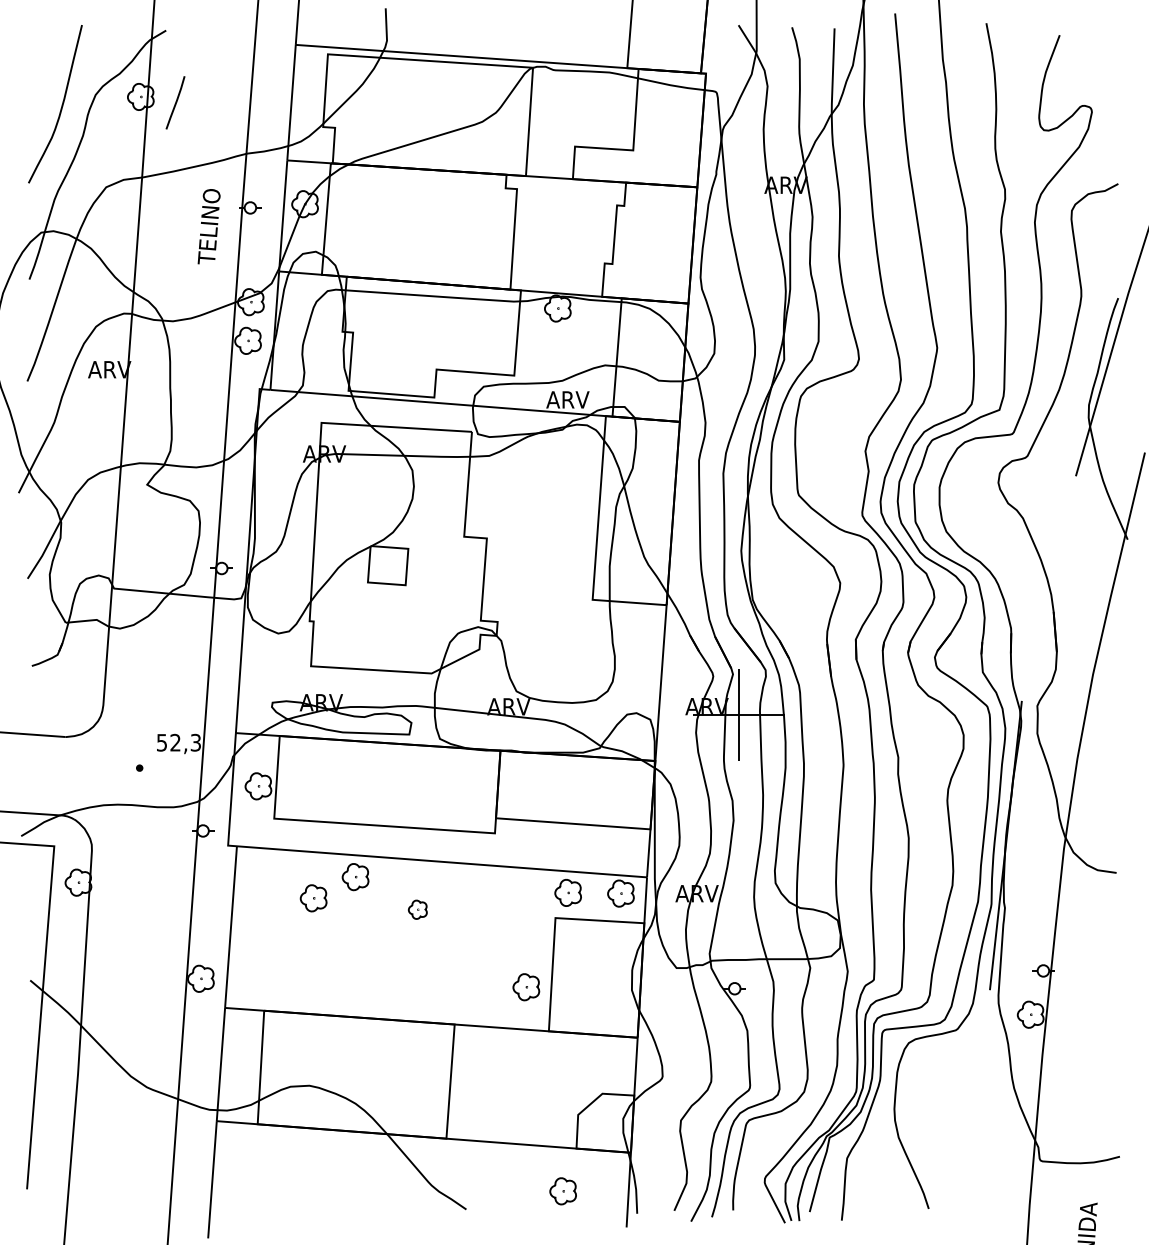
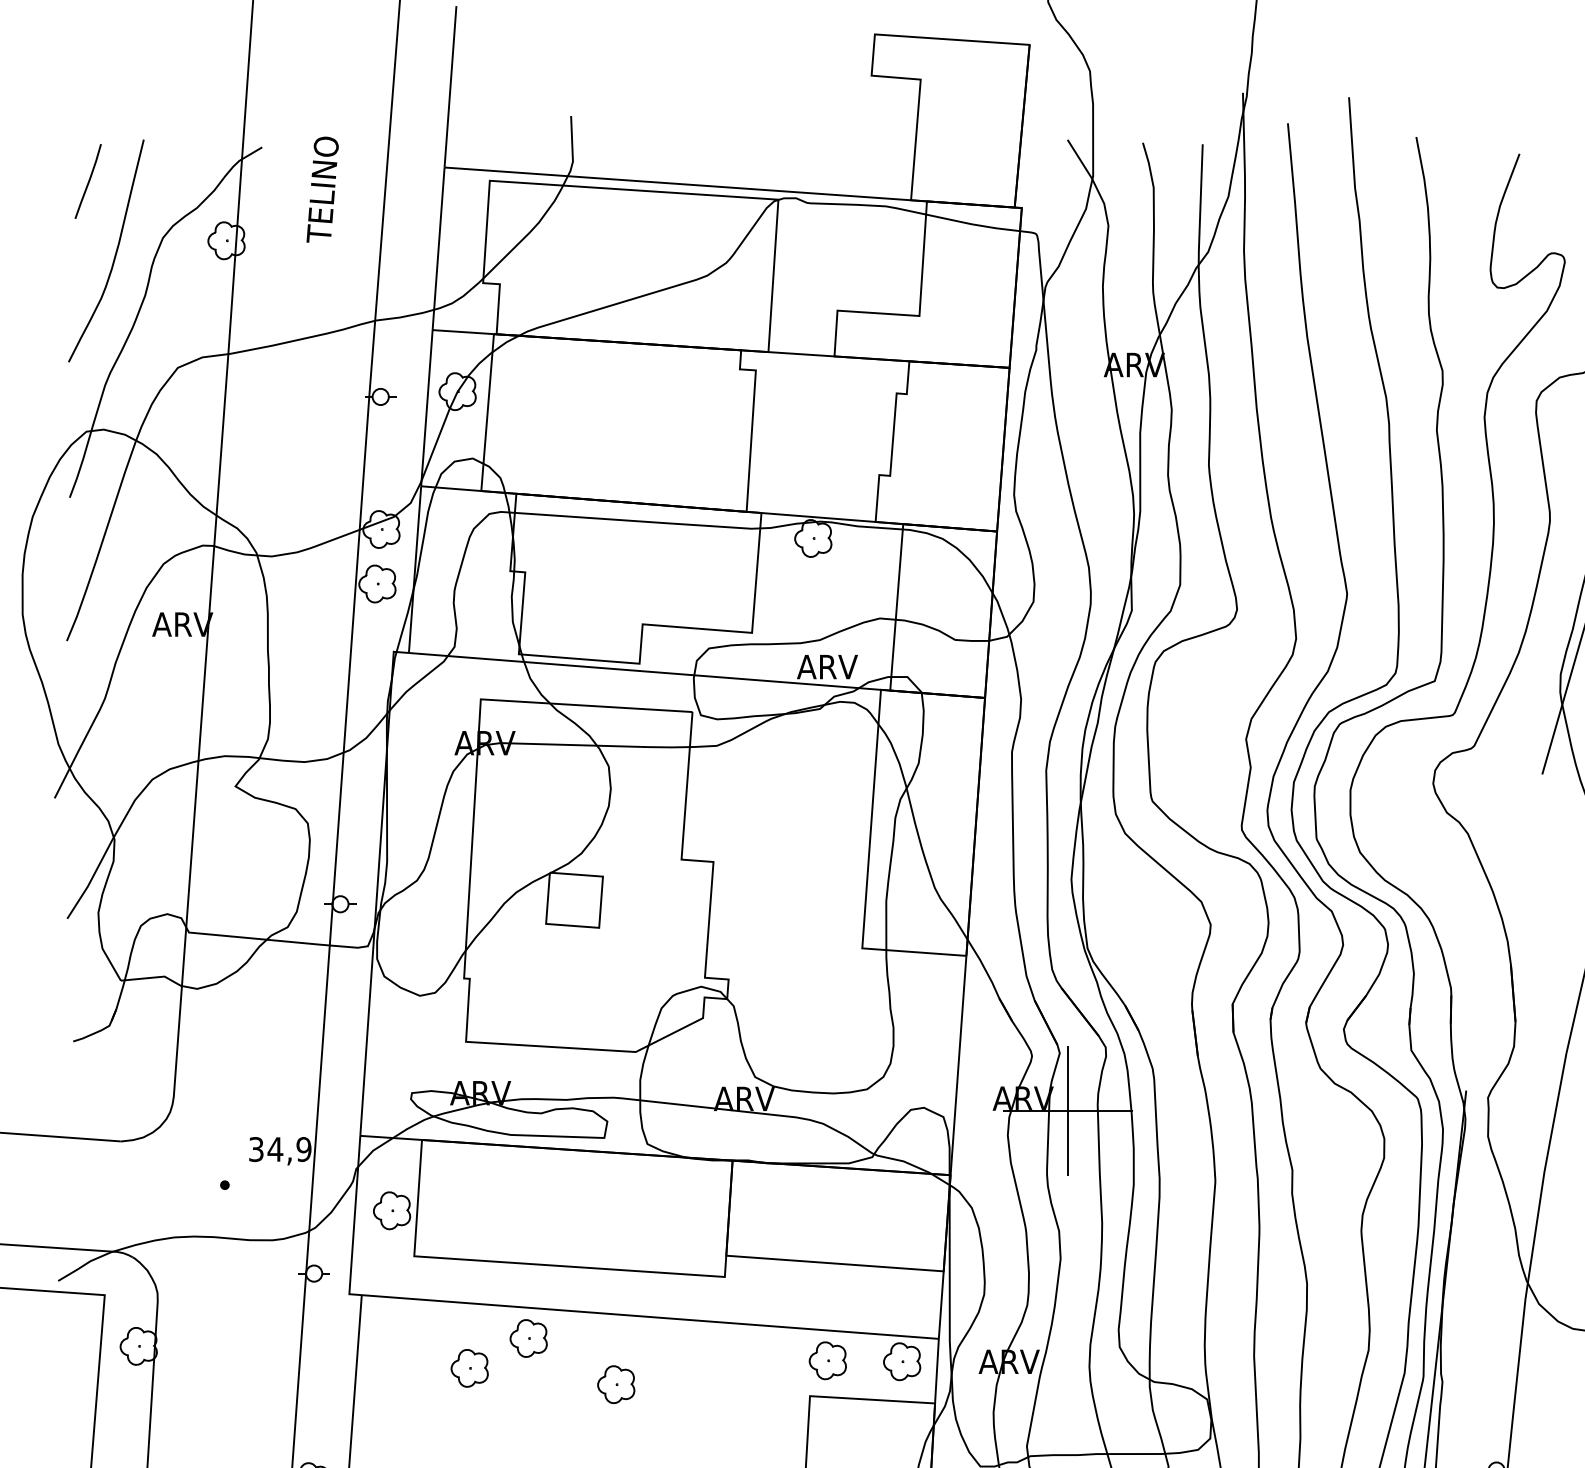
line: (175, 102) -> (88, 181), moved
text: (208, 226) -> (321, 189), moved
text: (179, 742) -> (280, 1149), 52,3 -> 34,9
part: (417, 909) -> (615, 1384), size x1.43

